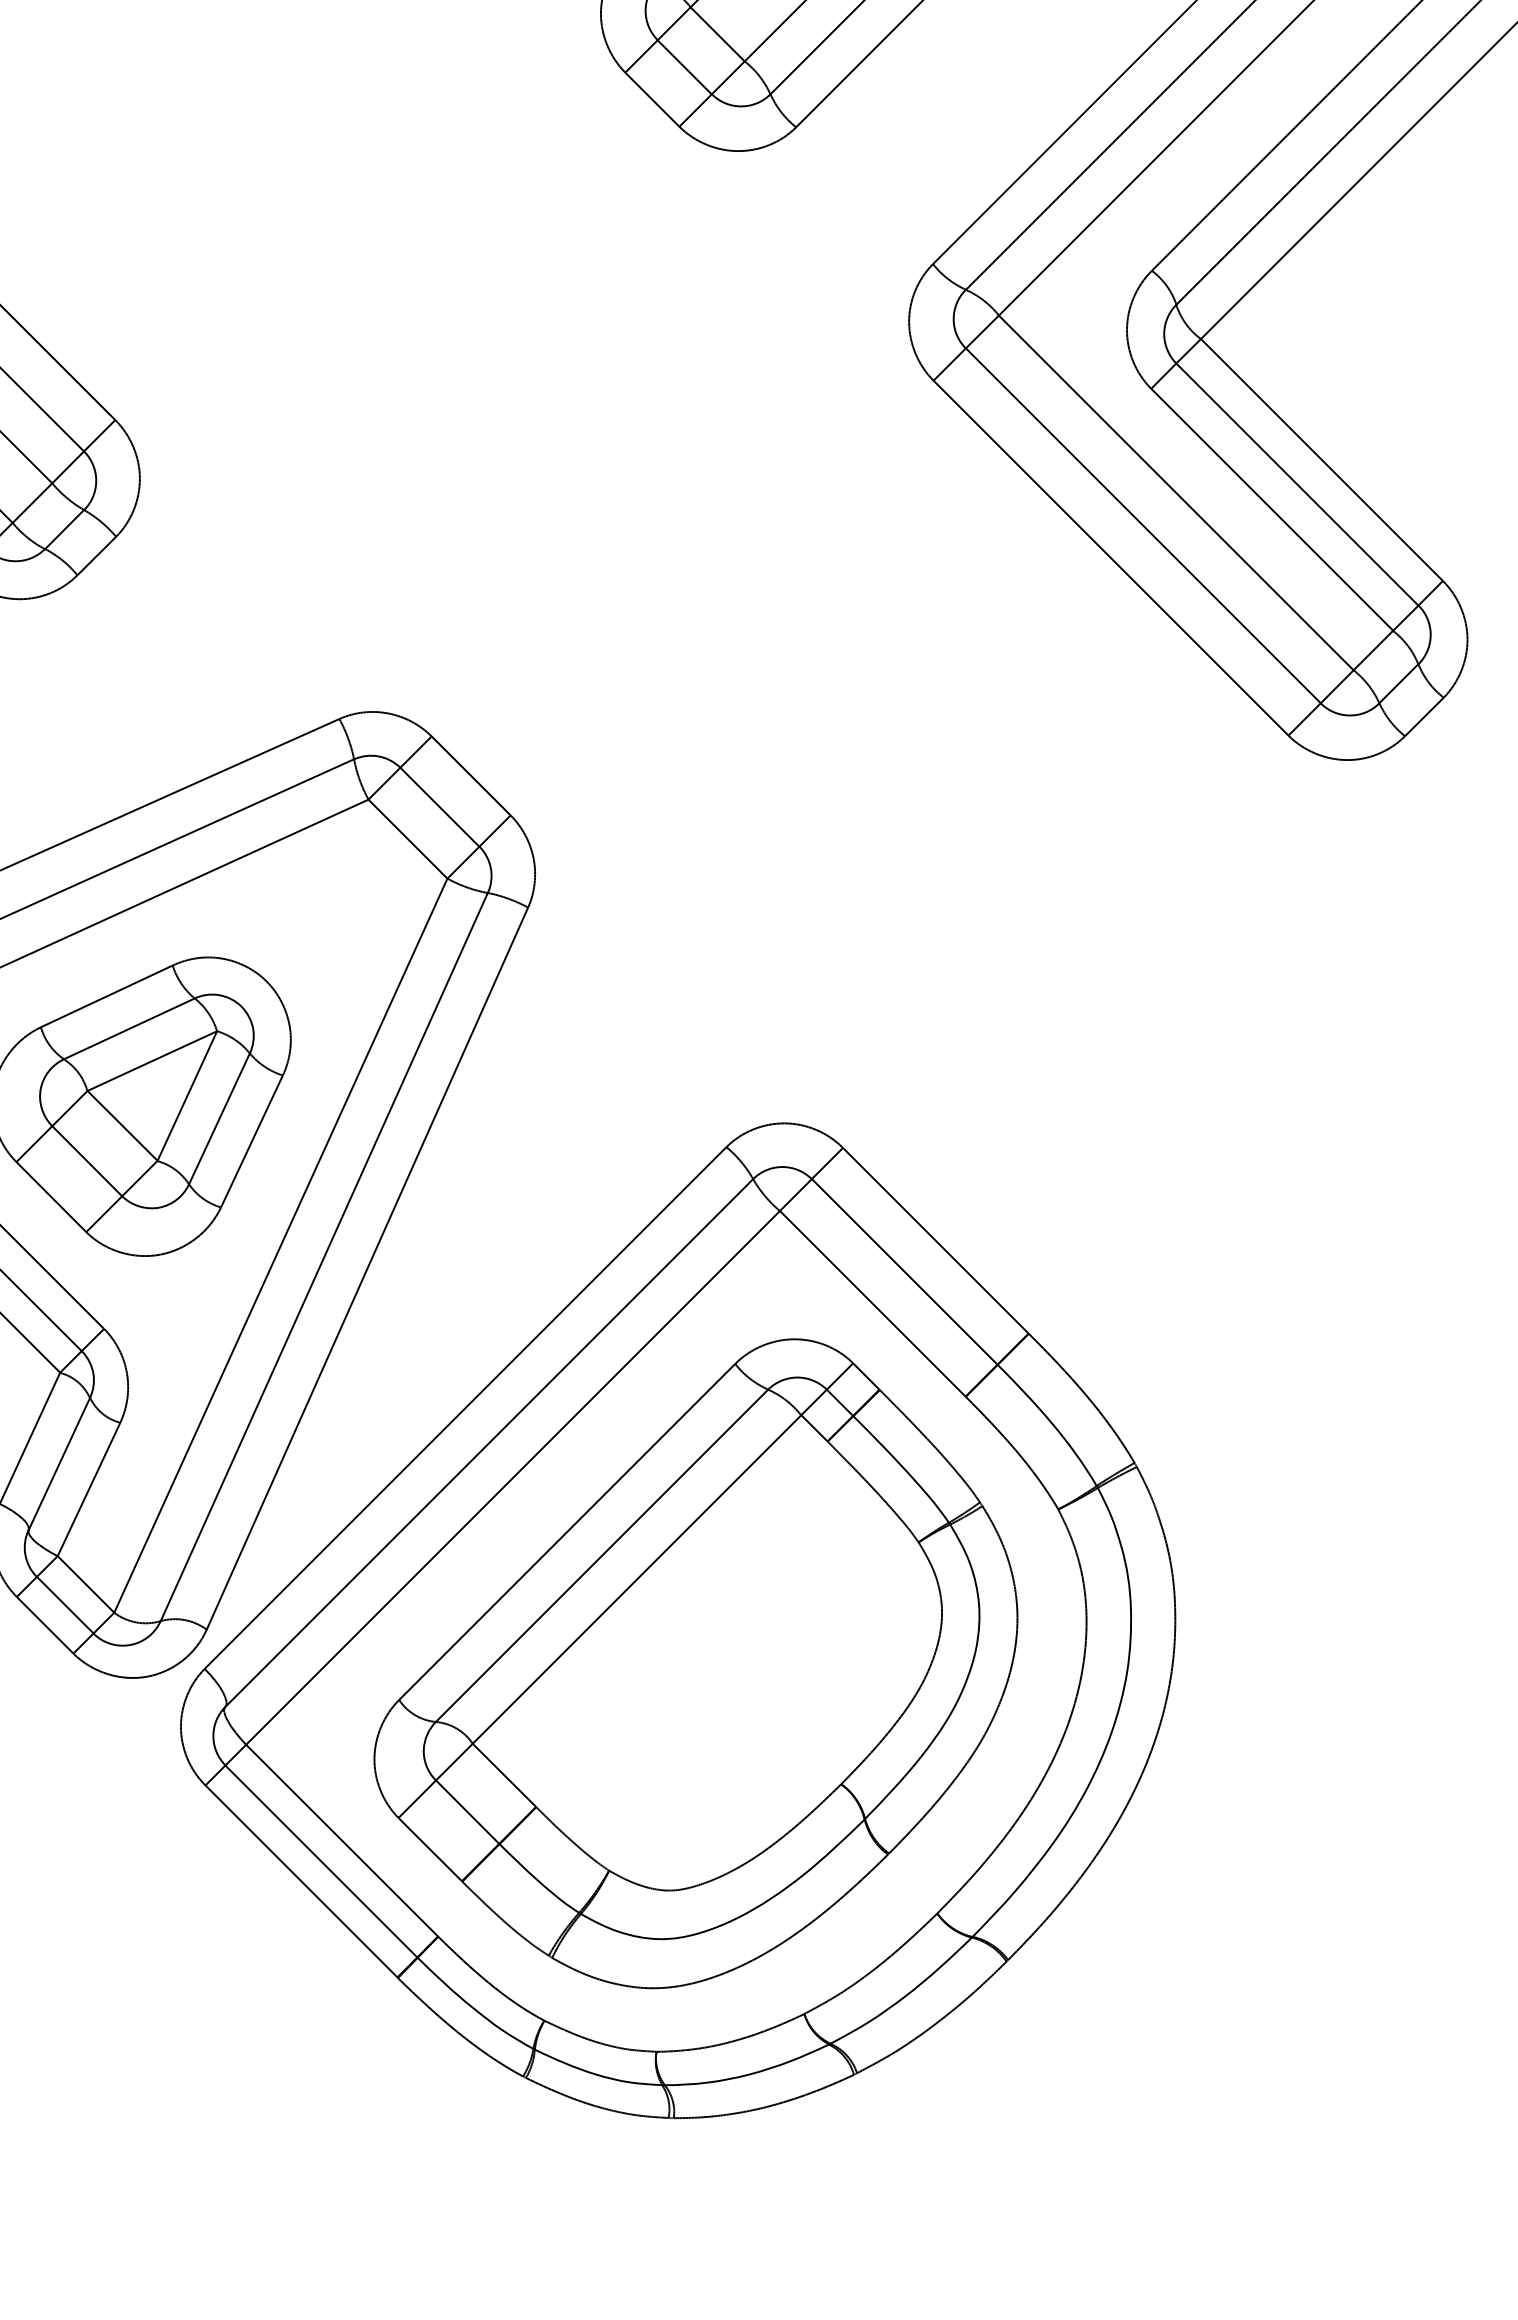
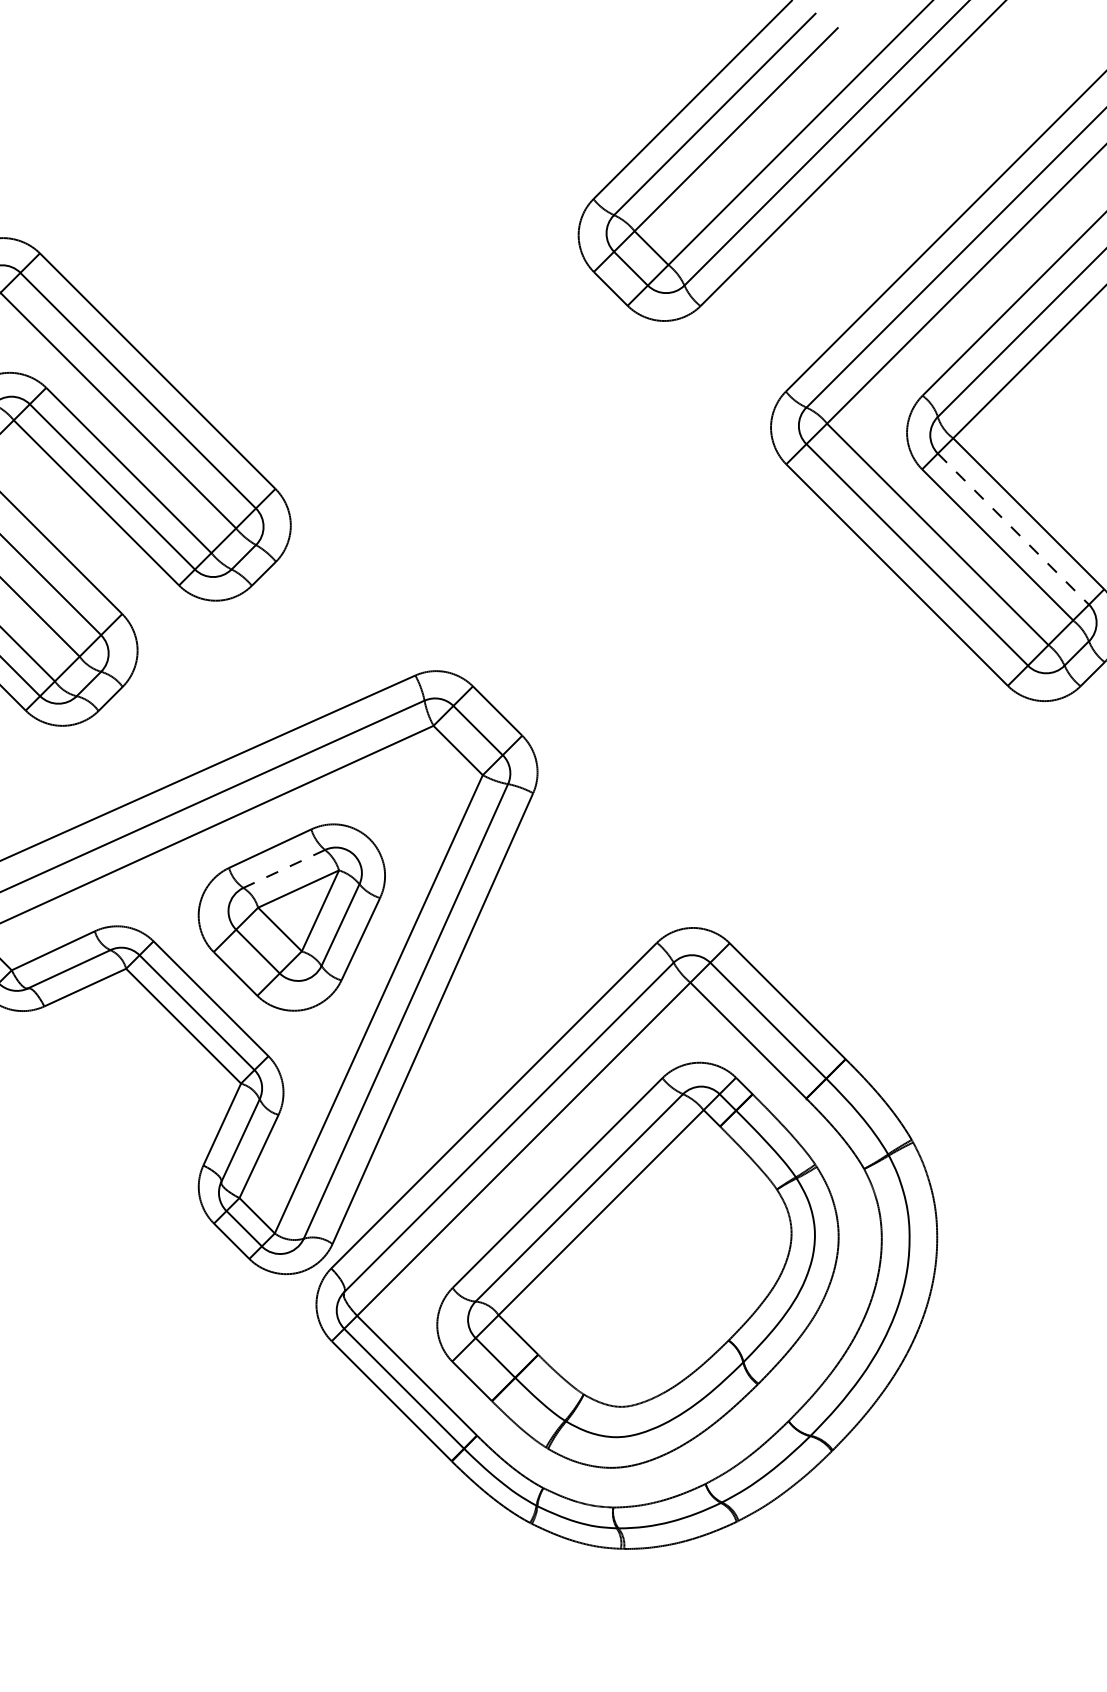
line: (1297, 485) -> (1013, 529), solid -> dashed
line: (129, 1028) -> (284, 868), solid -> dashed

